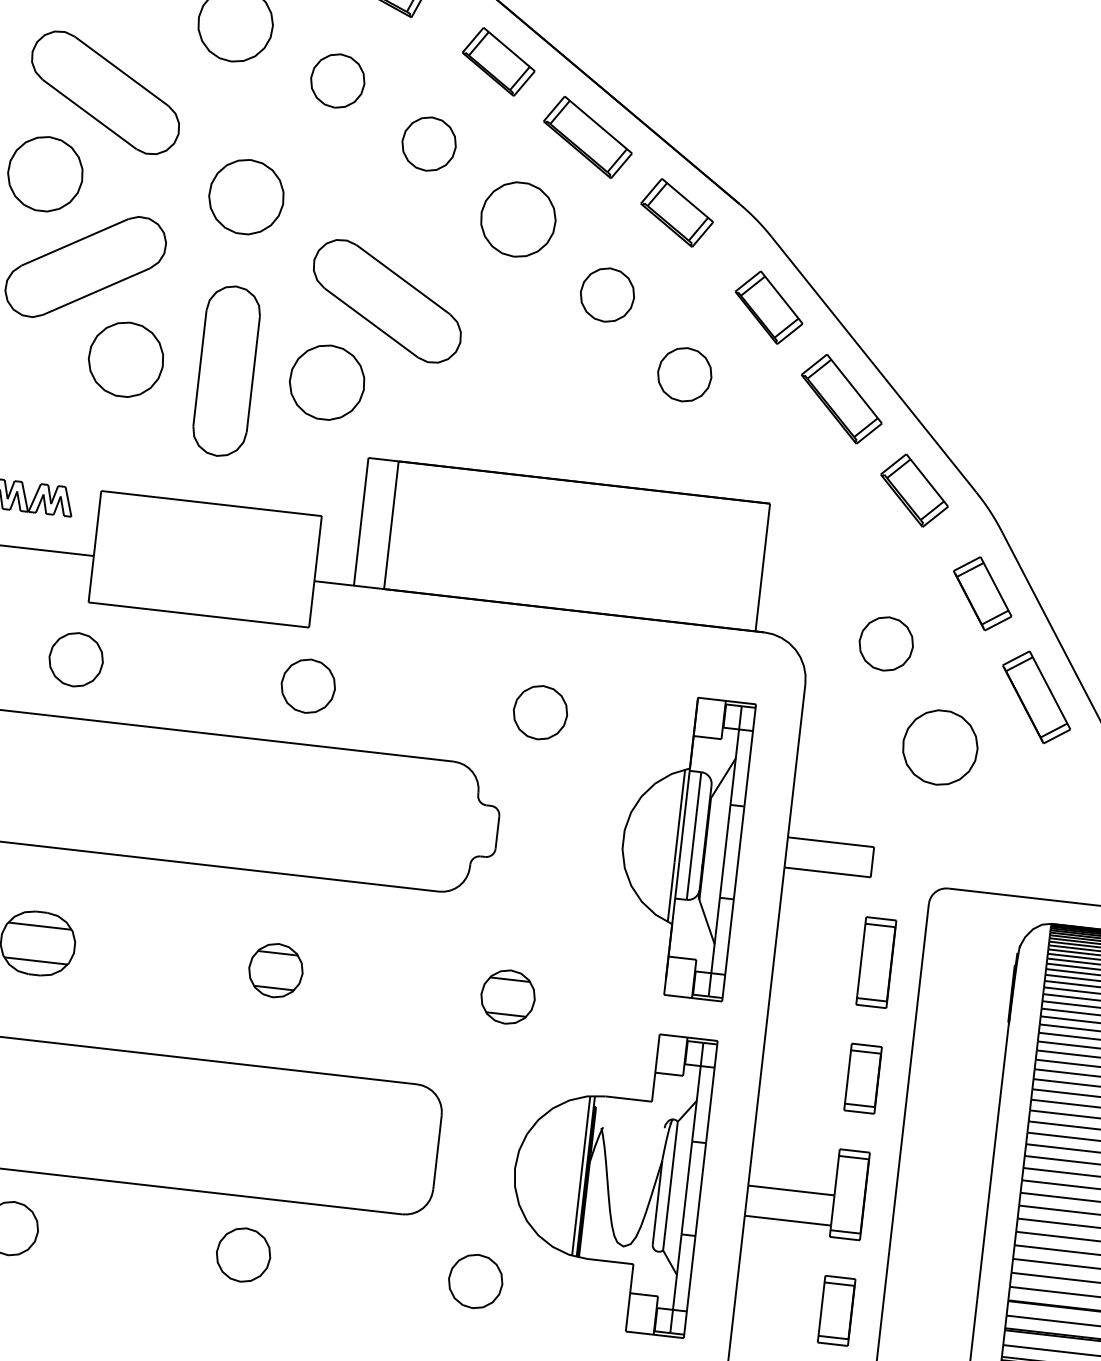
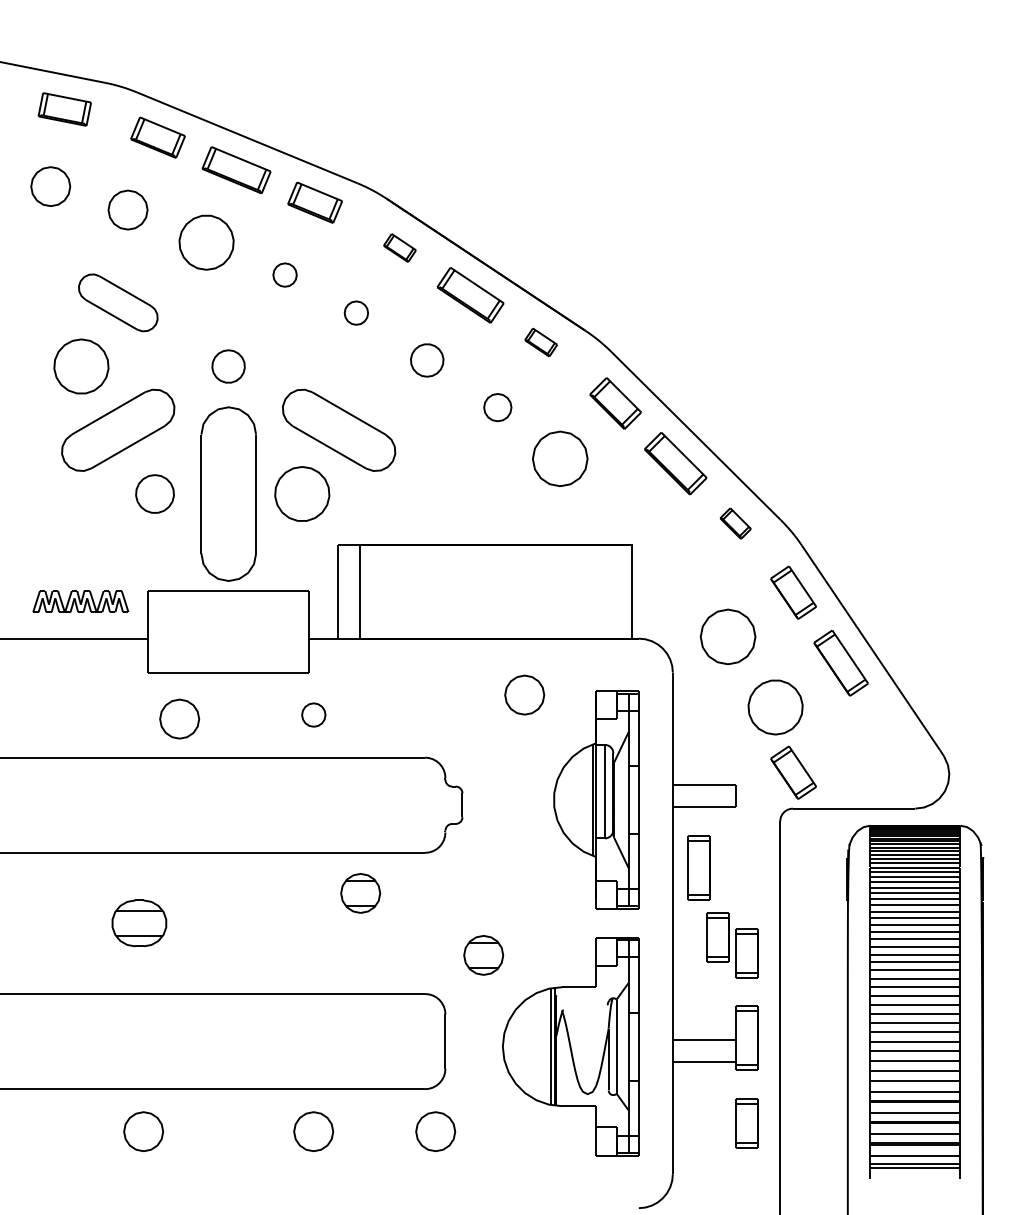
part: (498, 61) -> (399, 247), size x0.6
part: (337, 80) -> (284, 274), size x0.6
part: (106, 92) -> (118, 302), size x0.7
part: (429, 143) -> (356, 312), size x0.6
part: (246, 196) -> (228, 366), size x0.6
part: (676, 212) -> (540, 342), size x0.6
part: (518, 219) -> (427, 360), size x0.6
part: (607, 294) -> (497, 407), size x0.7
part: (125, 358) -> (154, 493), size x0.7
part: (226, 370) -> (228, 493), size x1.4
part: (683, 374) -> (559, 458), size x1.4
part: (914, 490) -> (735, 523), size x0.6
part: (885, 643) -> (727, 636), size x1.4
part: (76, 658) -> (179, 718), moved
part: (308, 685) -> (313, 714), size x0.6
part: (540, 711) -> (524, 694), moved
part: (954, 839) -> (793, 772), added
part: (875, 961) -> (698, 867), moved
part: (275, 970) -> (360, 893), moved
part: (507, 997) -> (483, 955), moved
part: (825, 1052) -> (717, 937), added
part: (475, 1281) -> (435, 1131), moved

